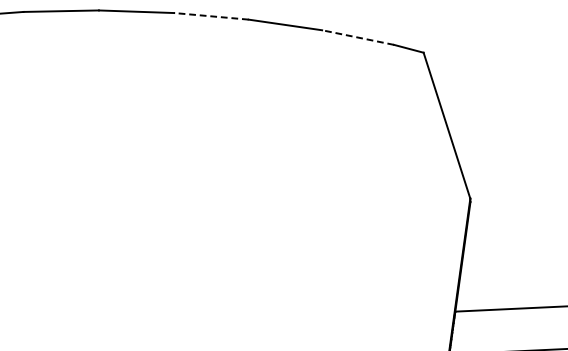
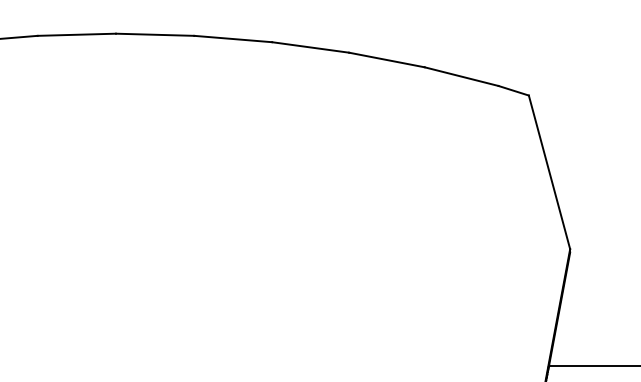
line: (211, 16) -> (310, 47), dashed -> solid
line: (357, 37) -> (461, 76), dashed -> solid

